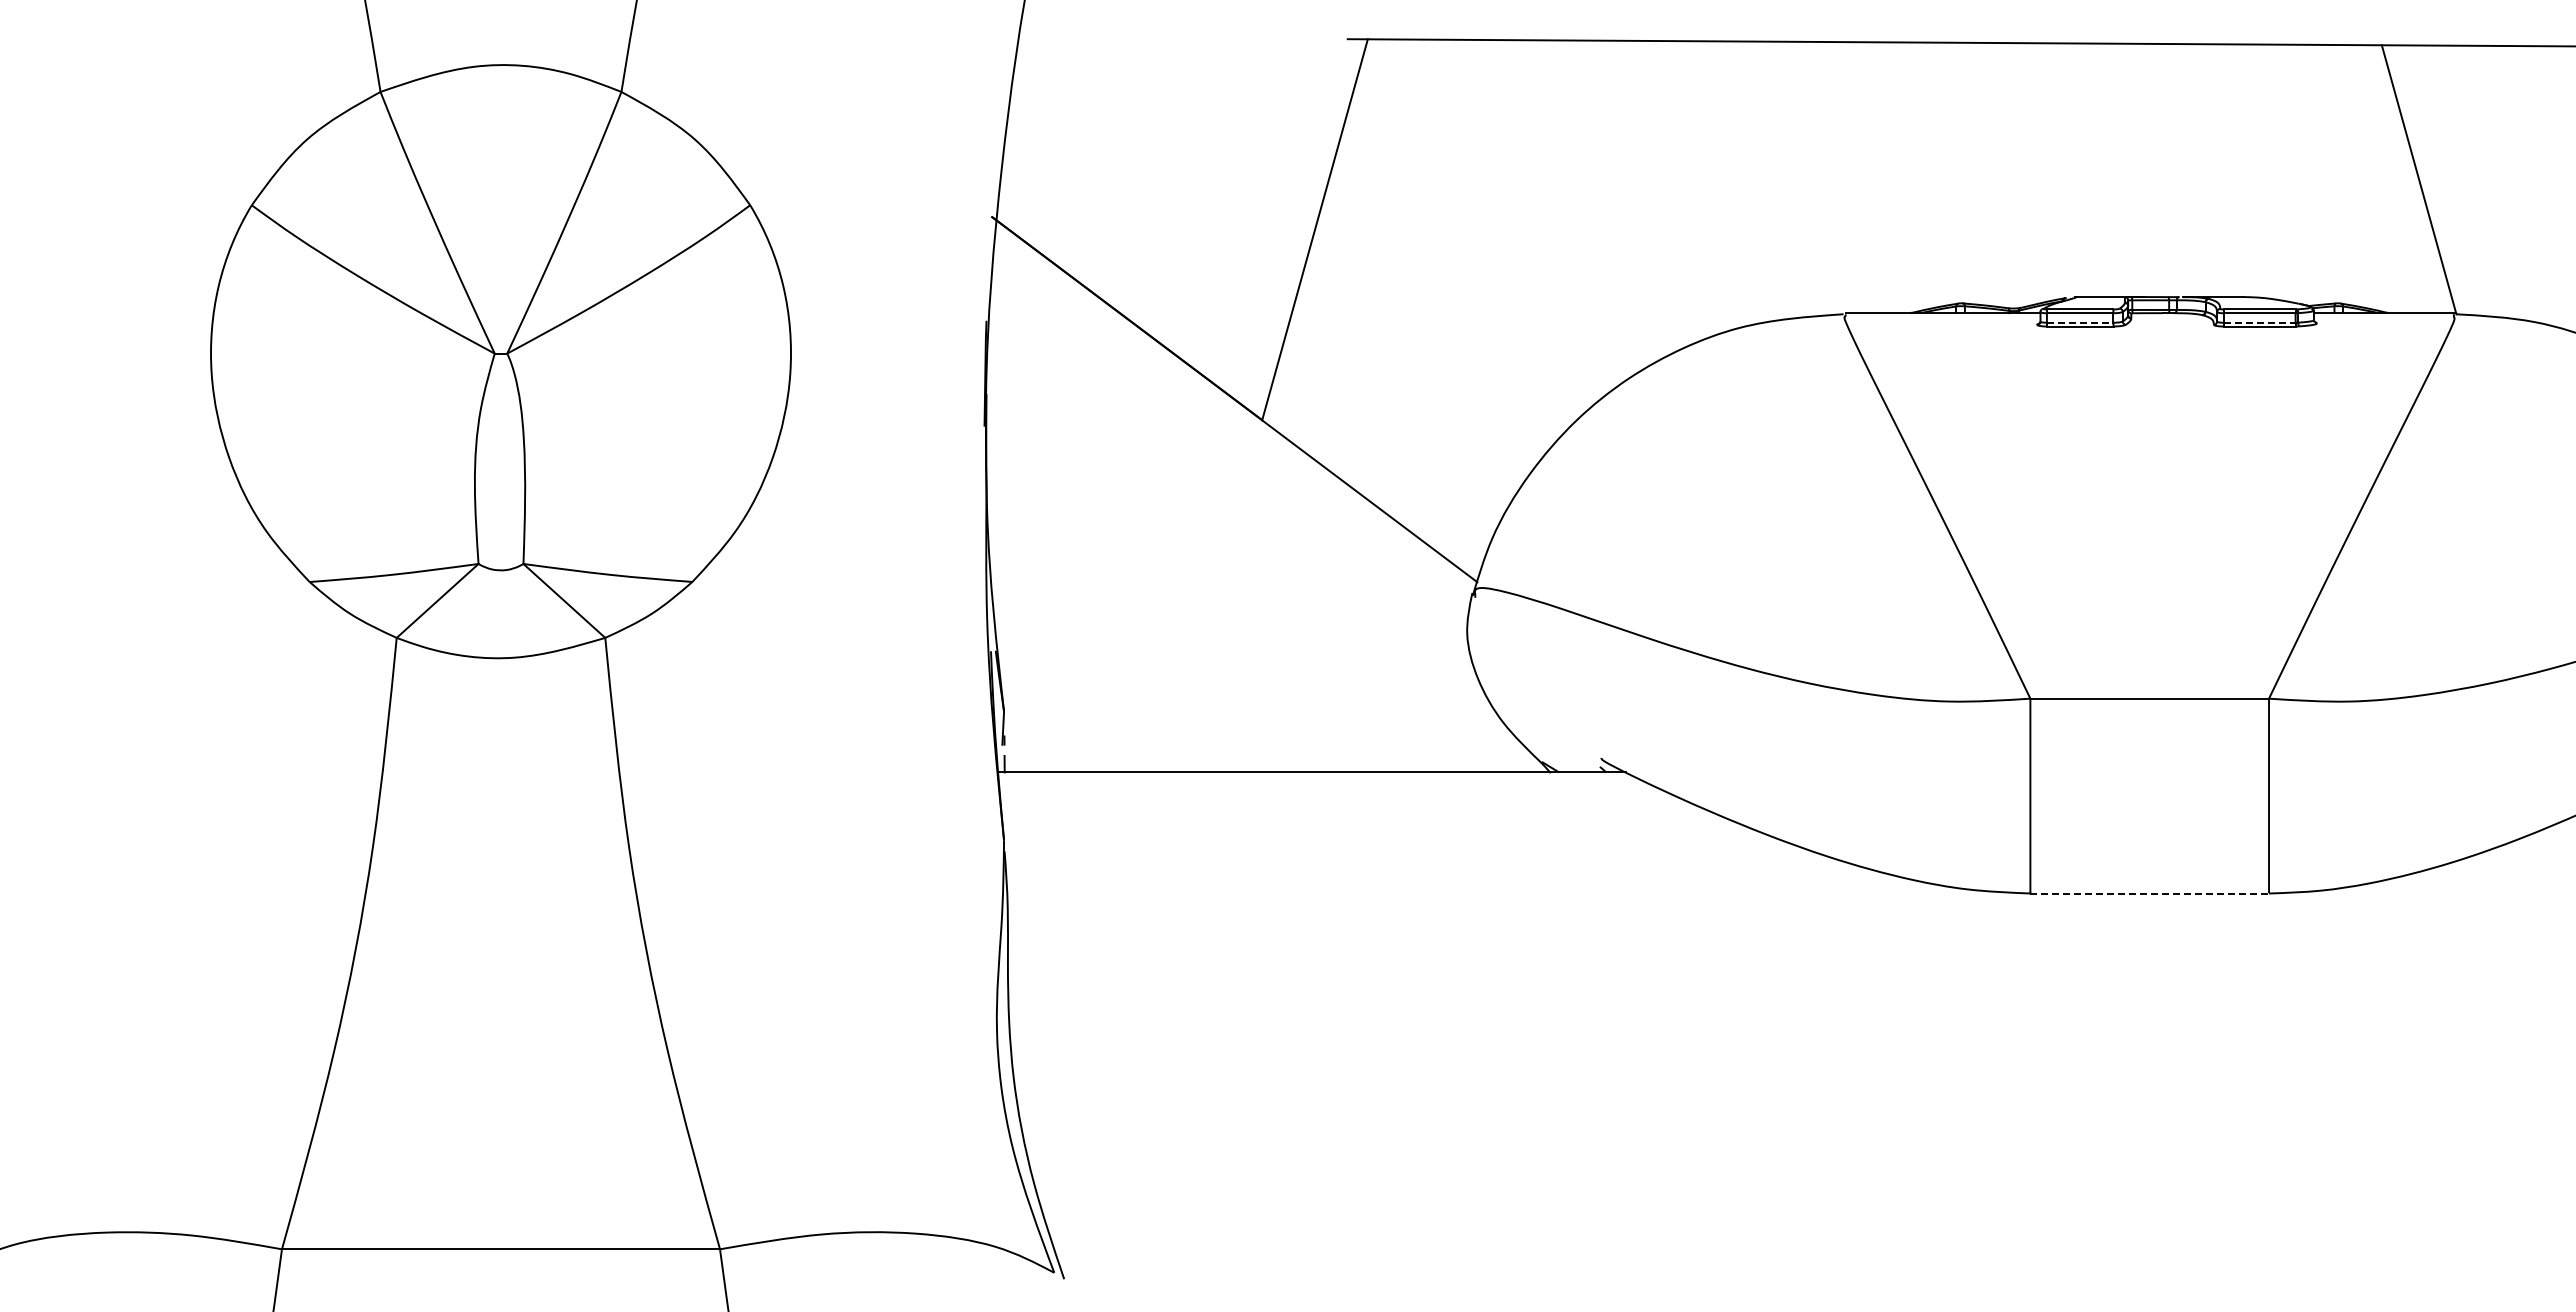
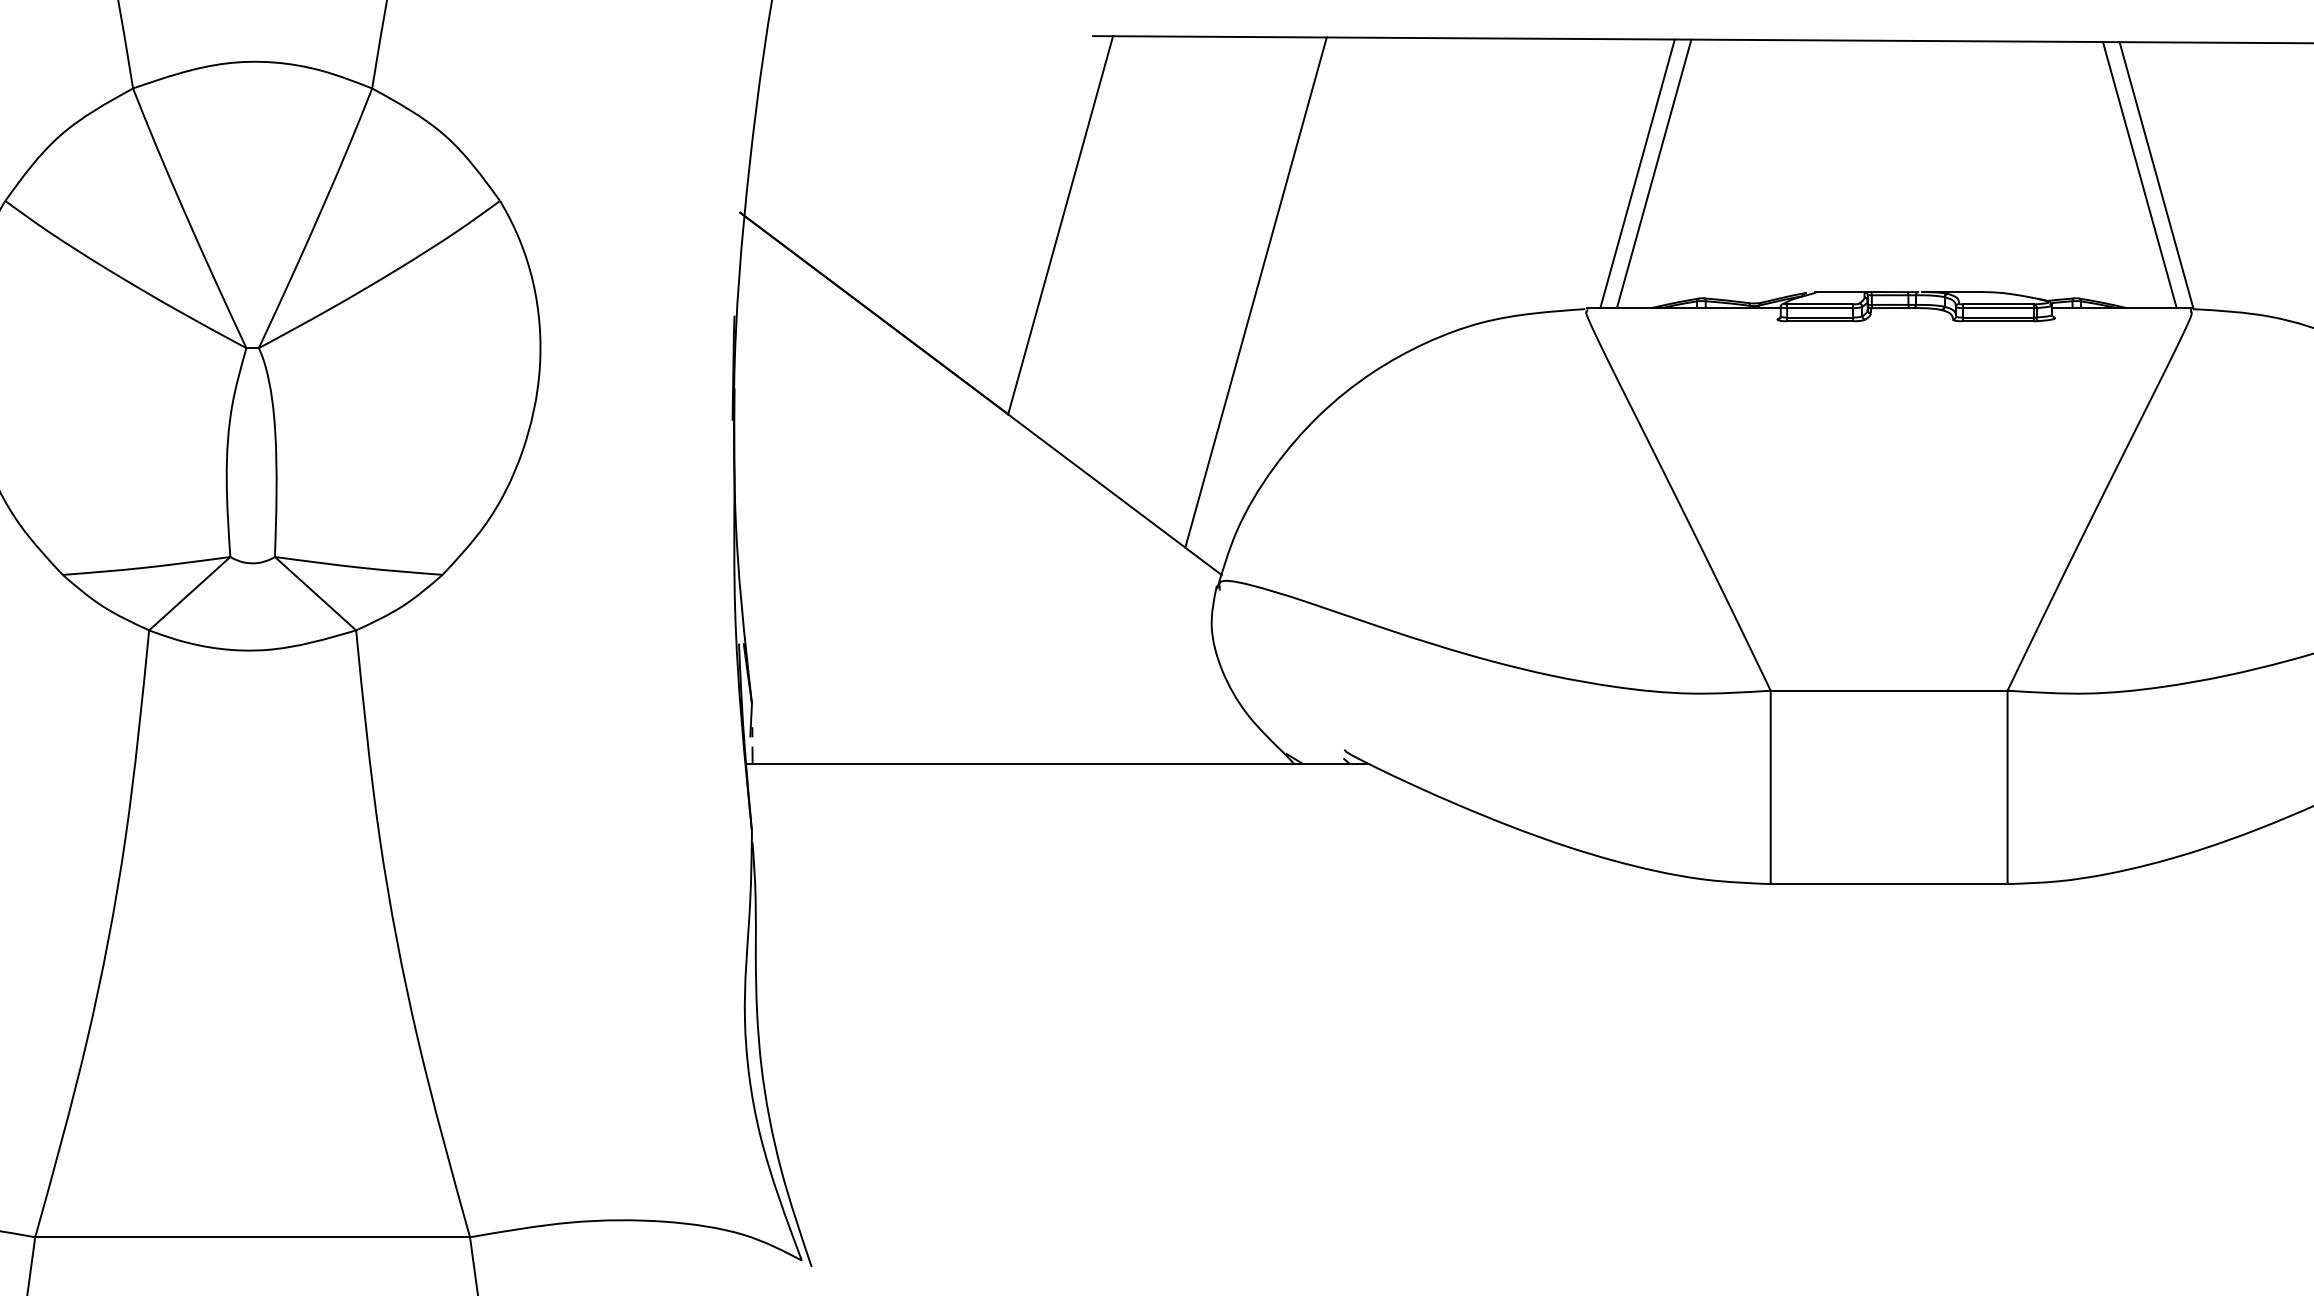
line: (1895, 177) -> (1636, 173), added
line: (1912, 177) -> (1653, 173), added
line: (2402, 179) -> (2140, 175), added
line: (1511, 297) -> (1255, 292), added
line: (2080, 322) -> (1820, 317), dashed -> solid
line: (2260, 322) -> (1999, 317), dashed -> solid
line: (2150, 893) -> (1889, 884), dashed -> solid

